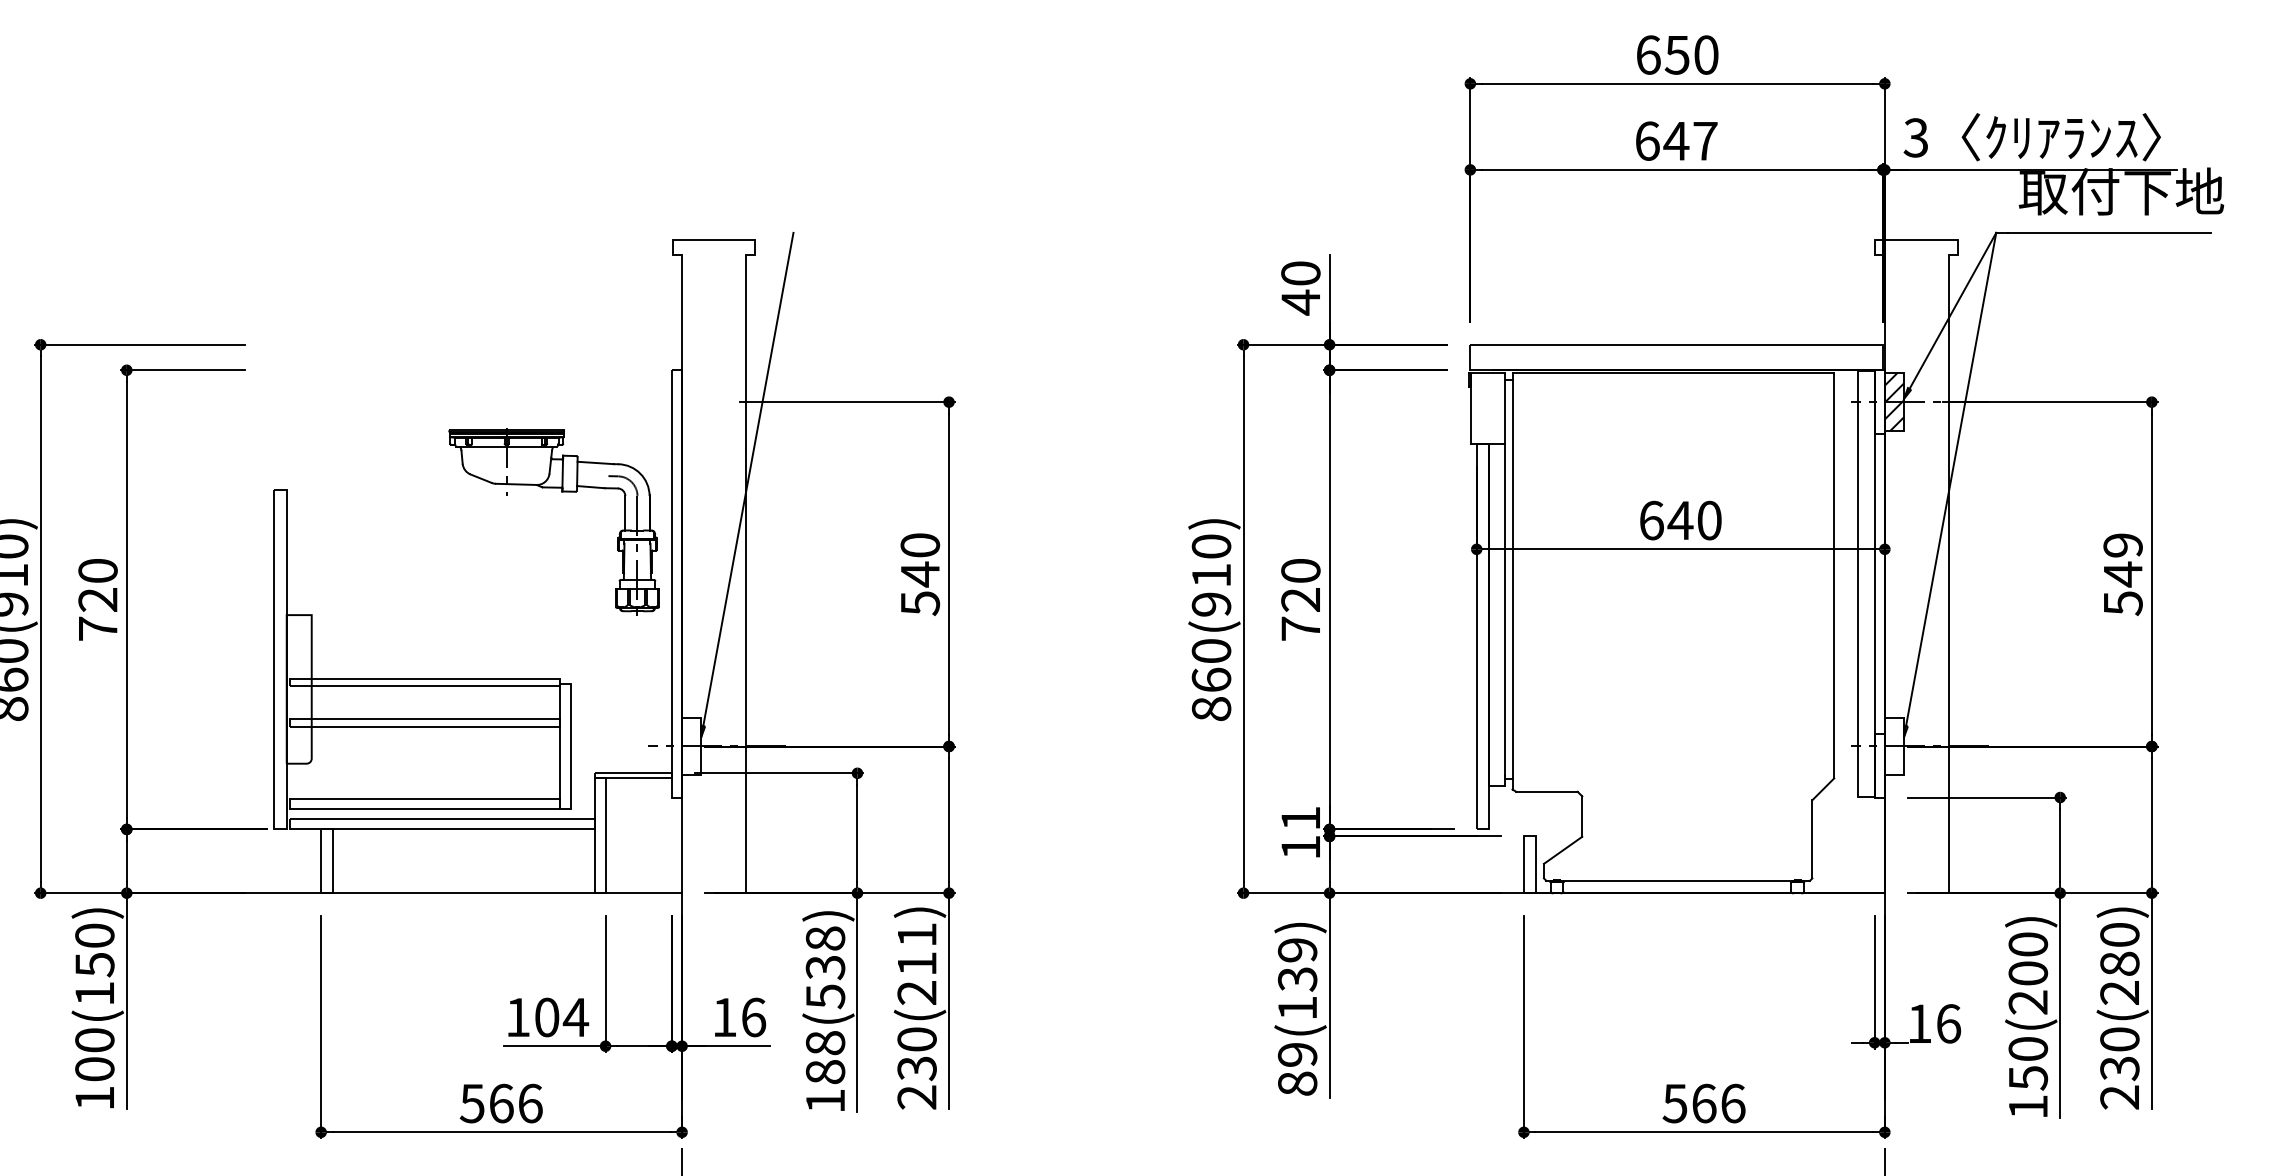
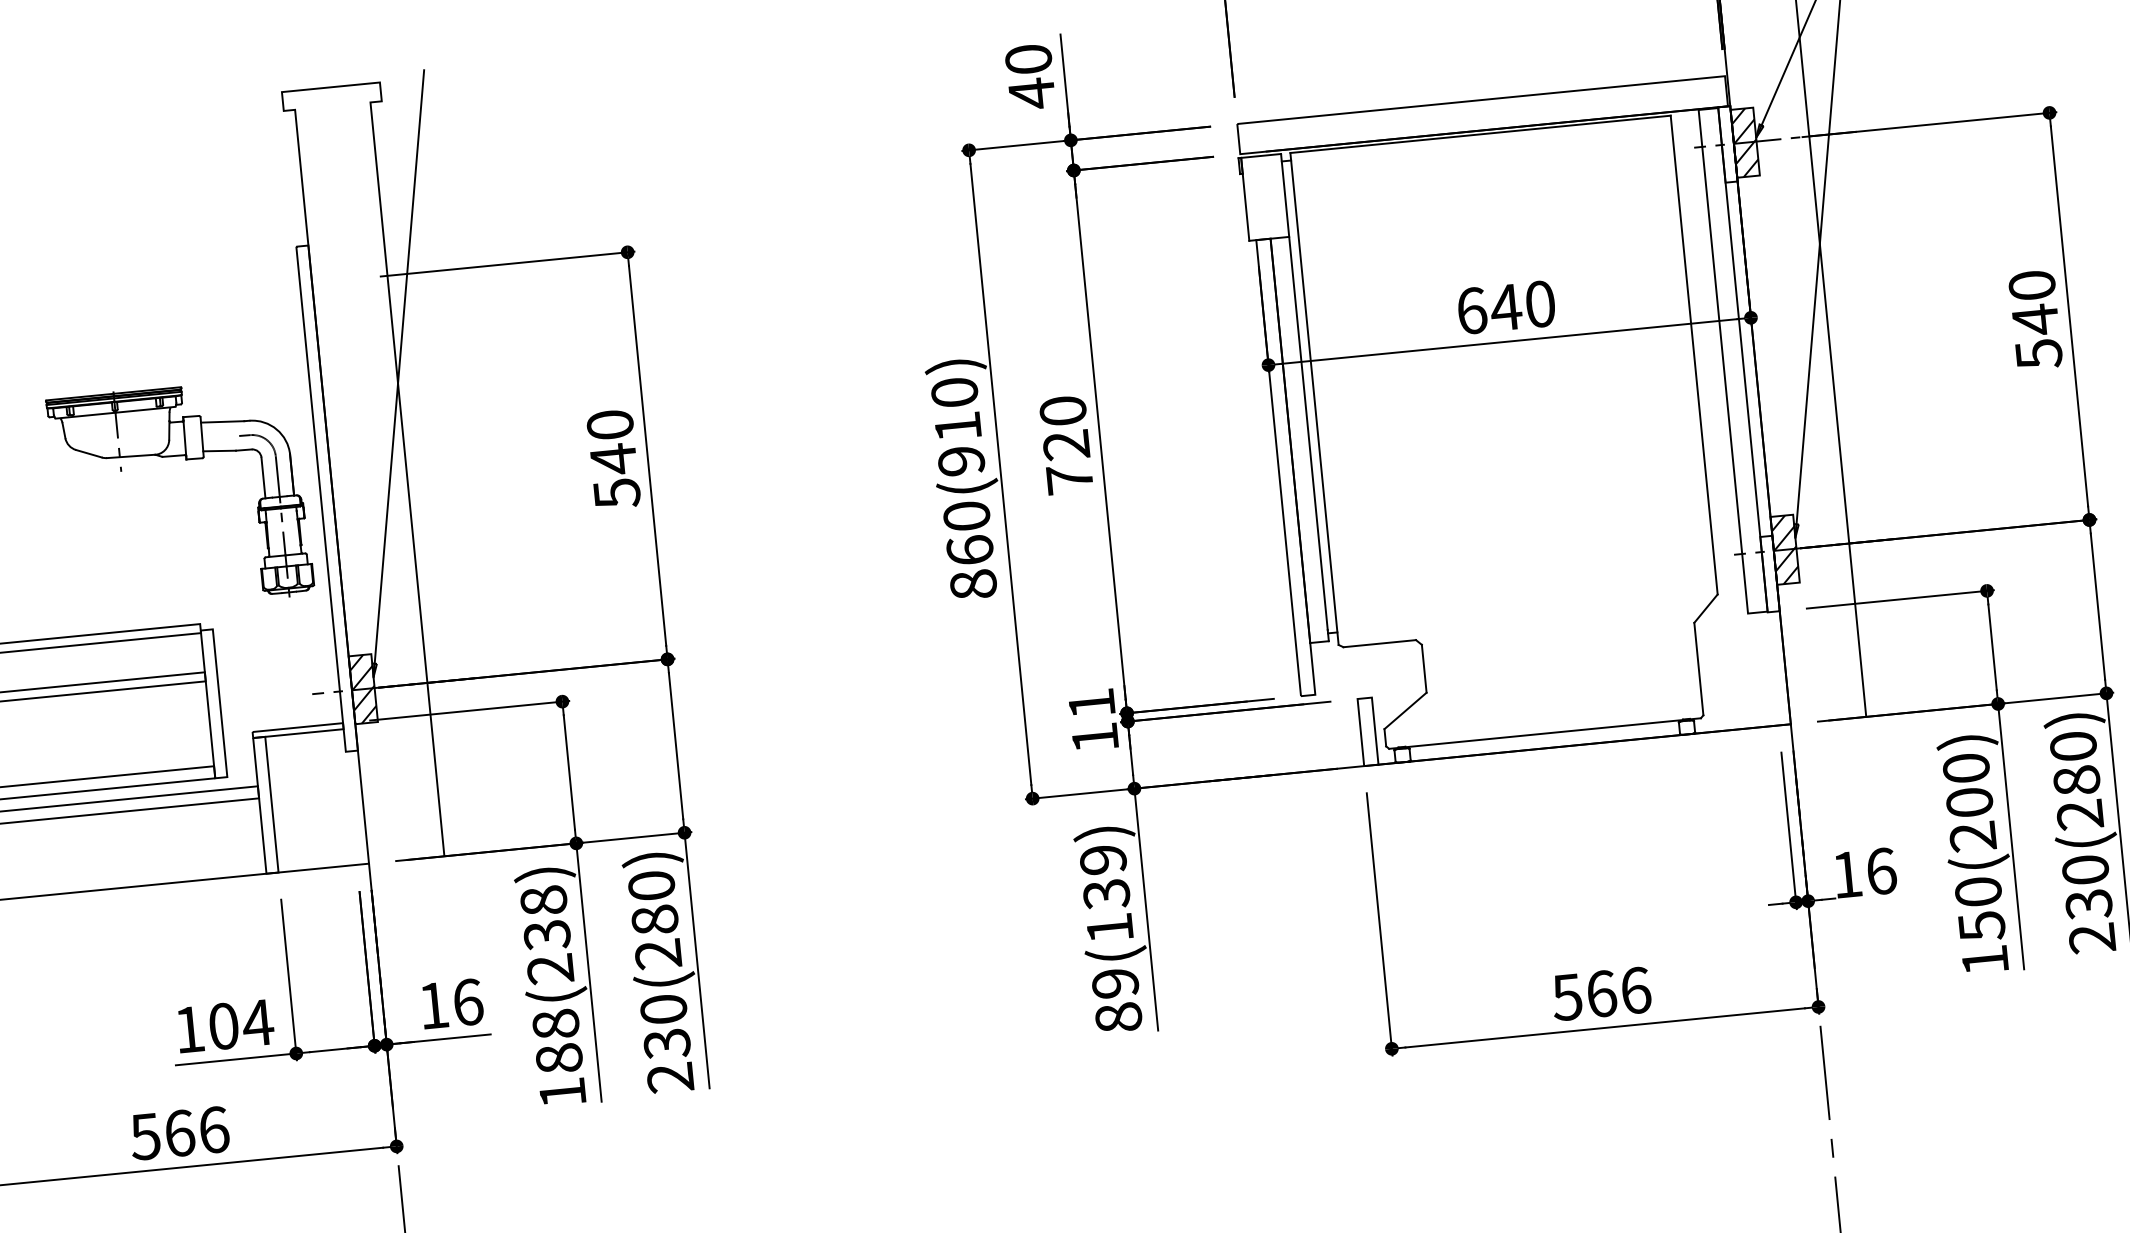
part: (561, 492) -> (185, 460), moved
text: (2122, 545) -> (2031, 285), 549 -> 540
hatch: (691, 746) -> (363, 689), added
hatch: (1894, 746) -> (1785, 549), added
text: (916, 949) -> (652, 903), 230(211) -> 230(280)
text: (825, 996) -> (550, 969), 188(538) -> 188(238)

